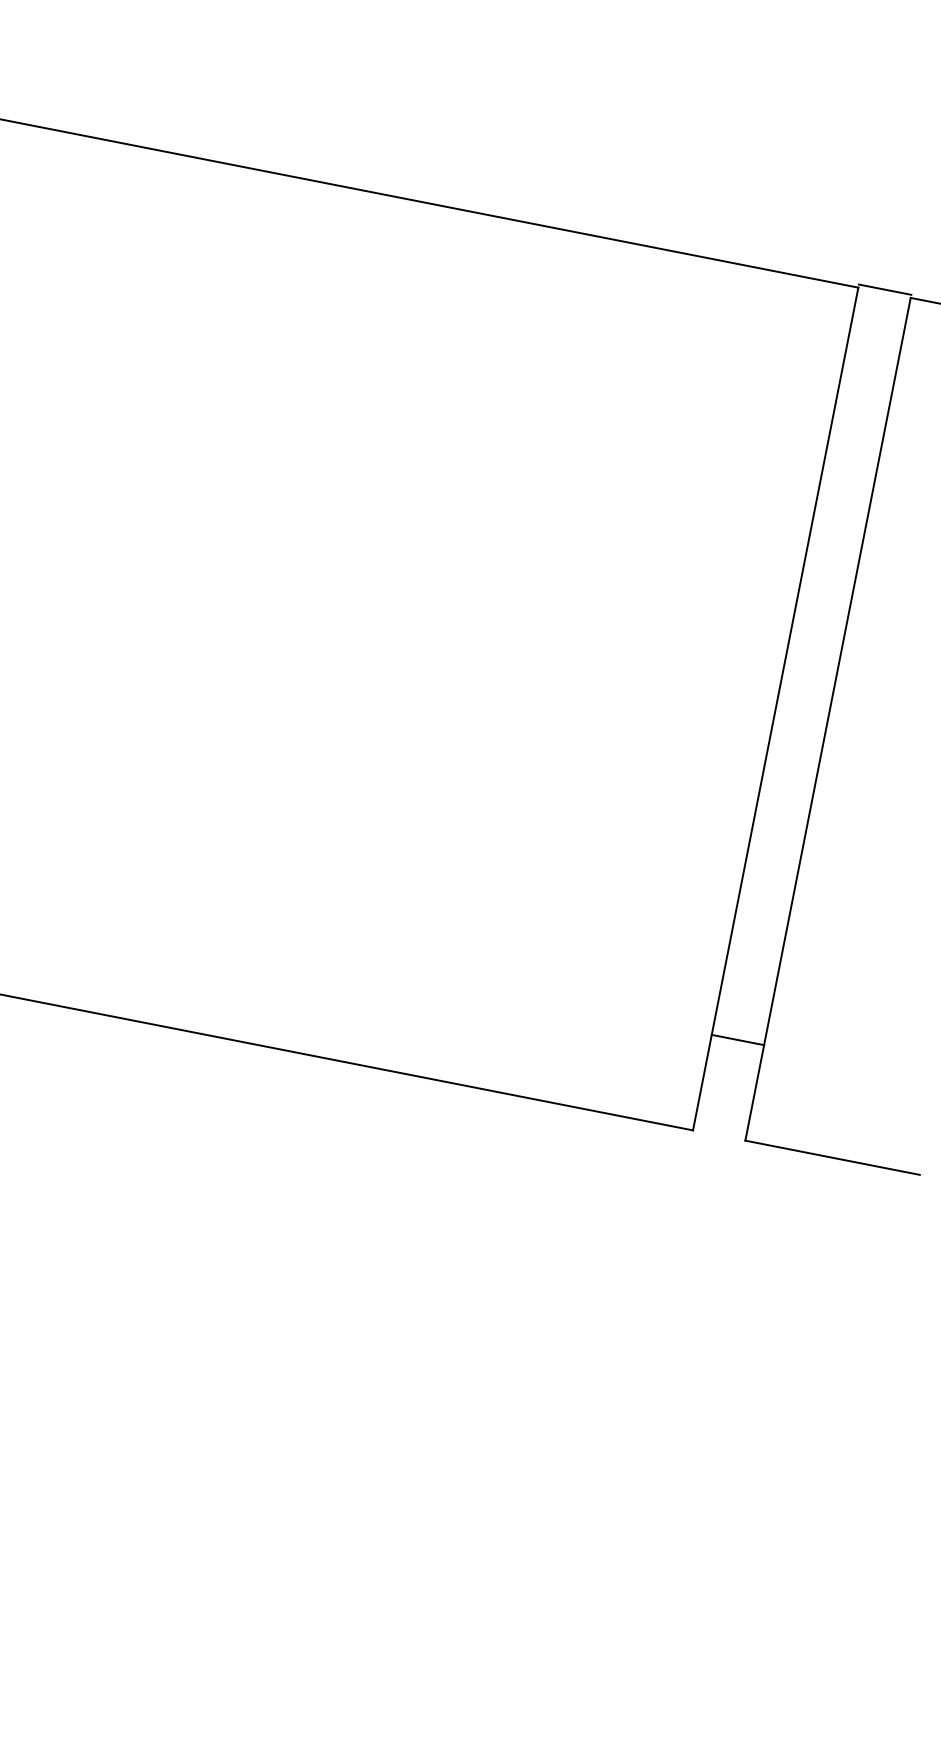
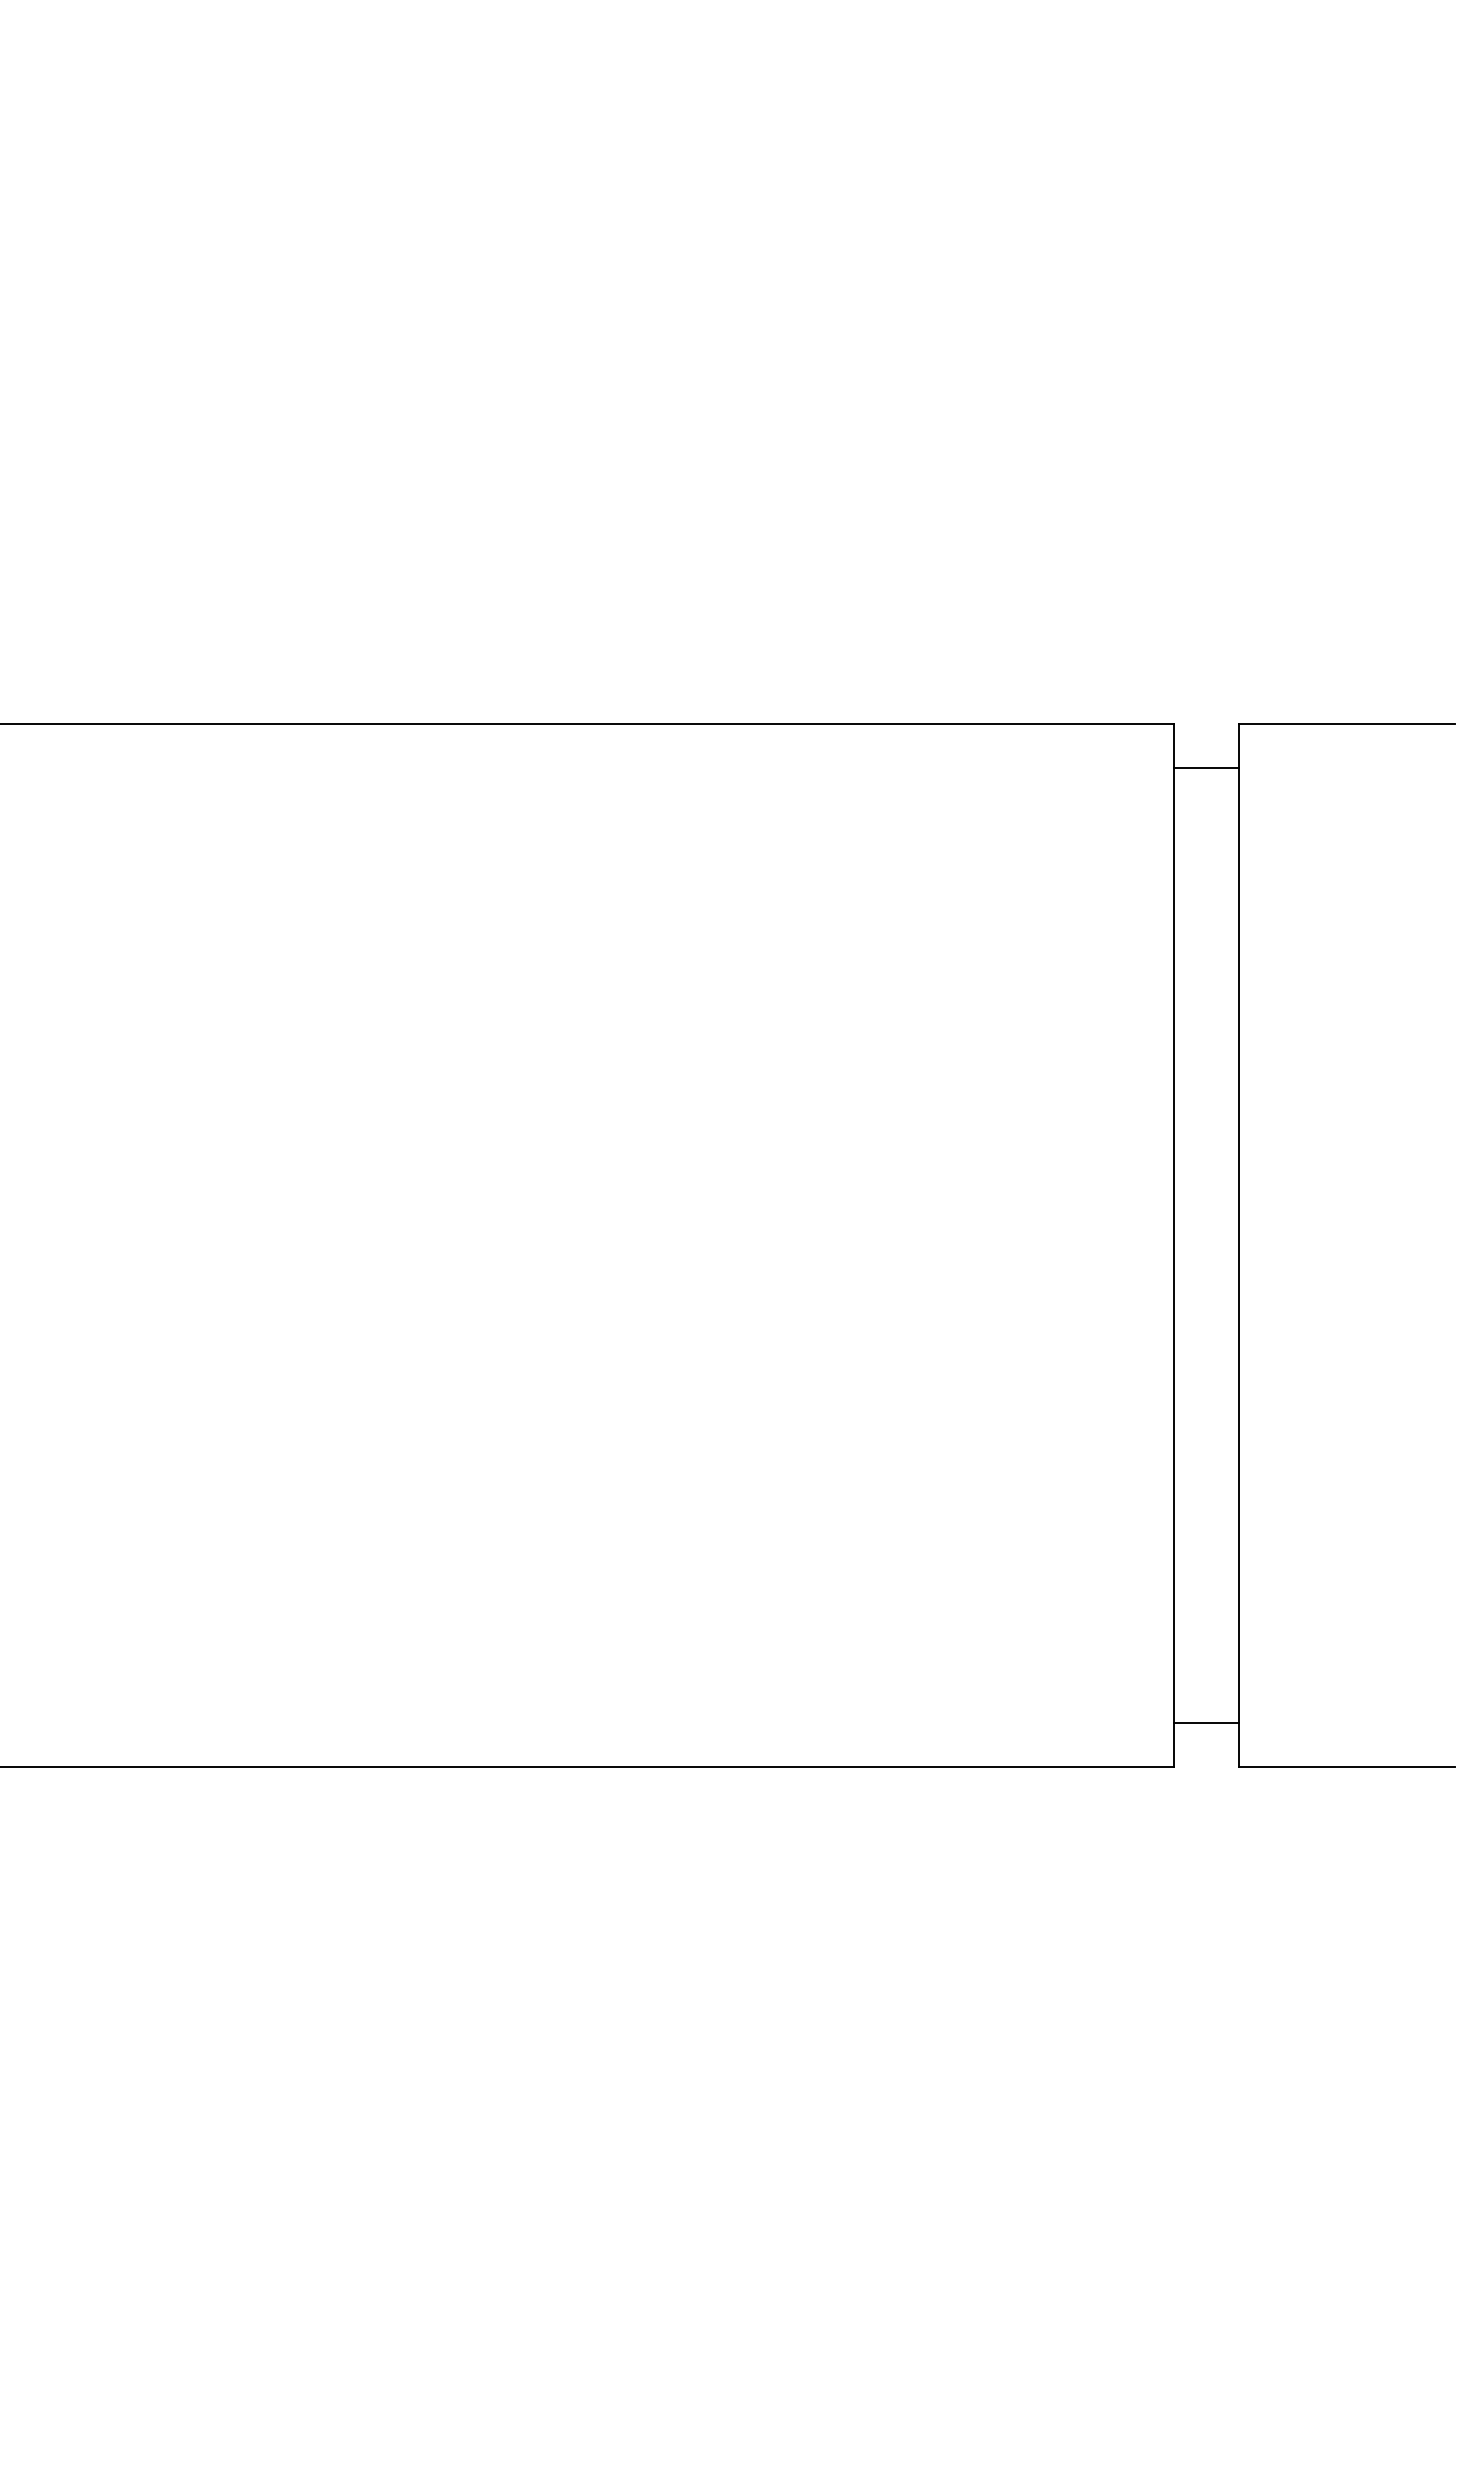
line: (884, 289) -> (1206, 767), moved
line: (737, 1039) -> (1206, 1723), moved

